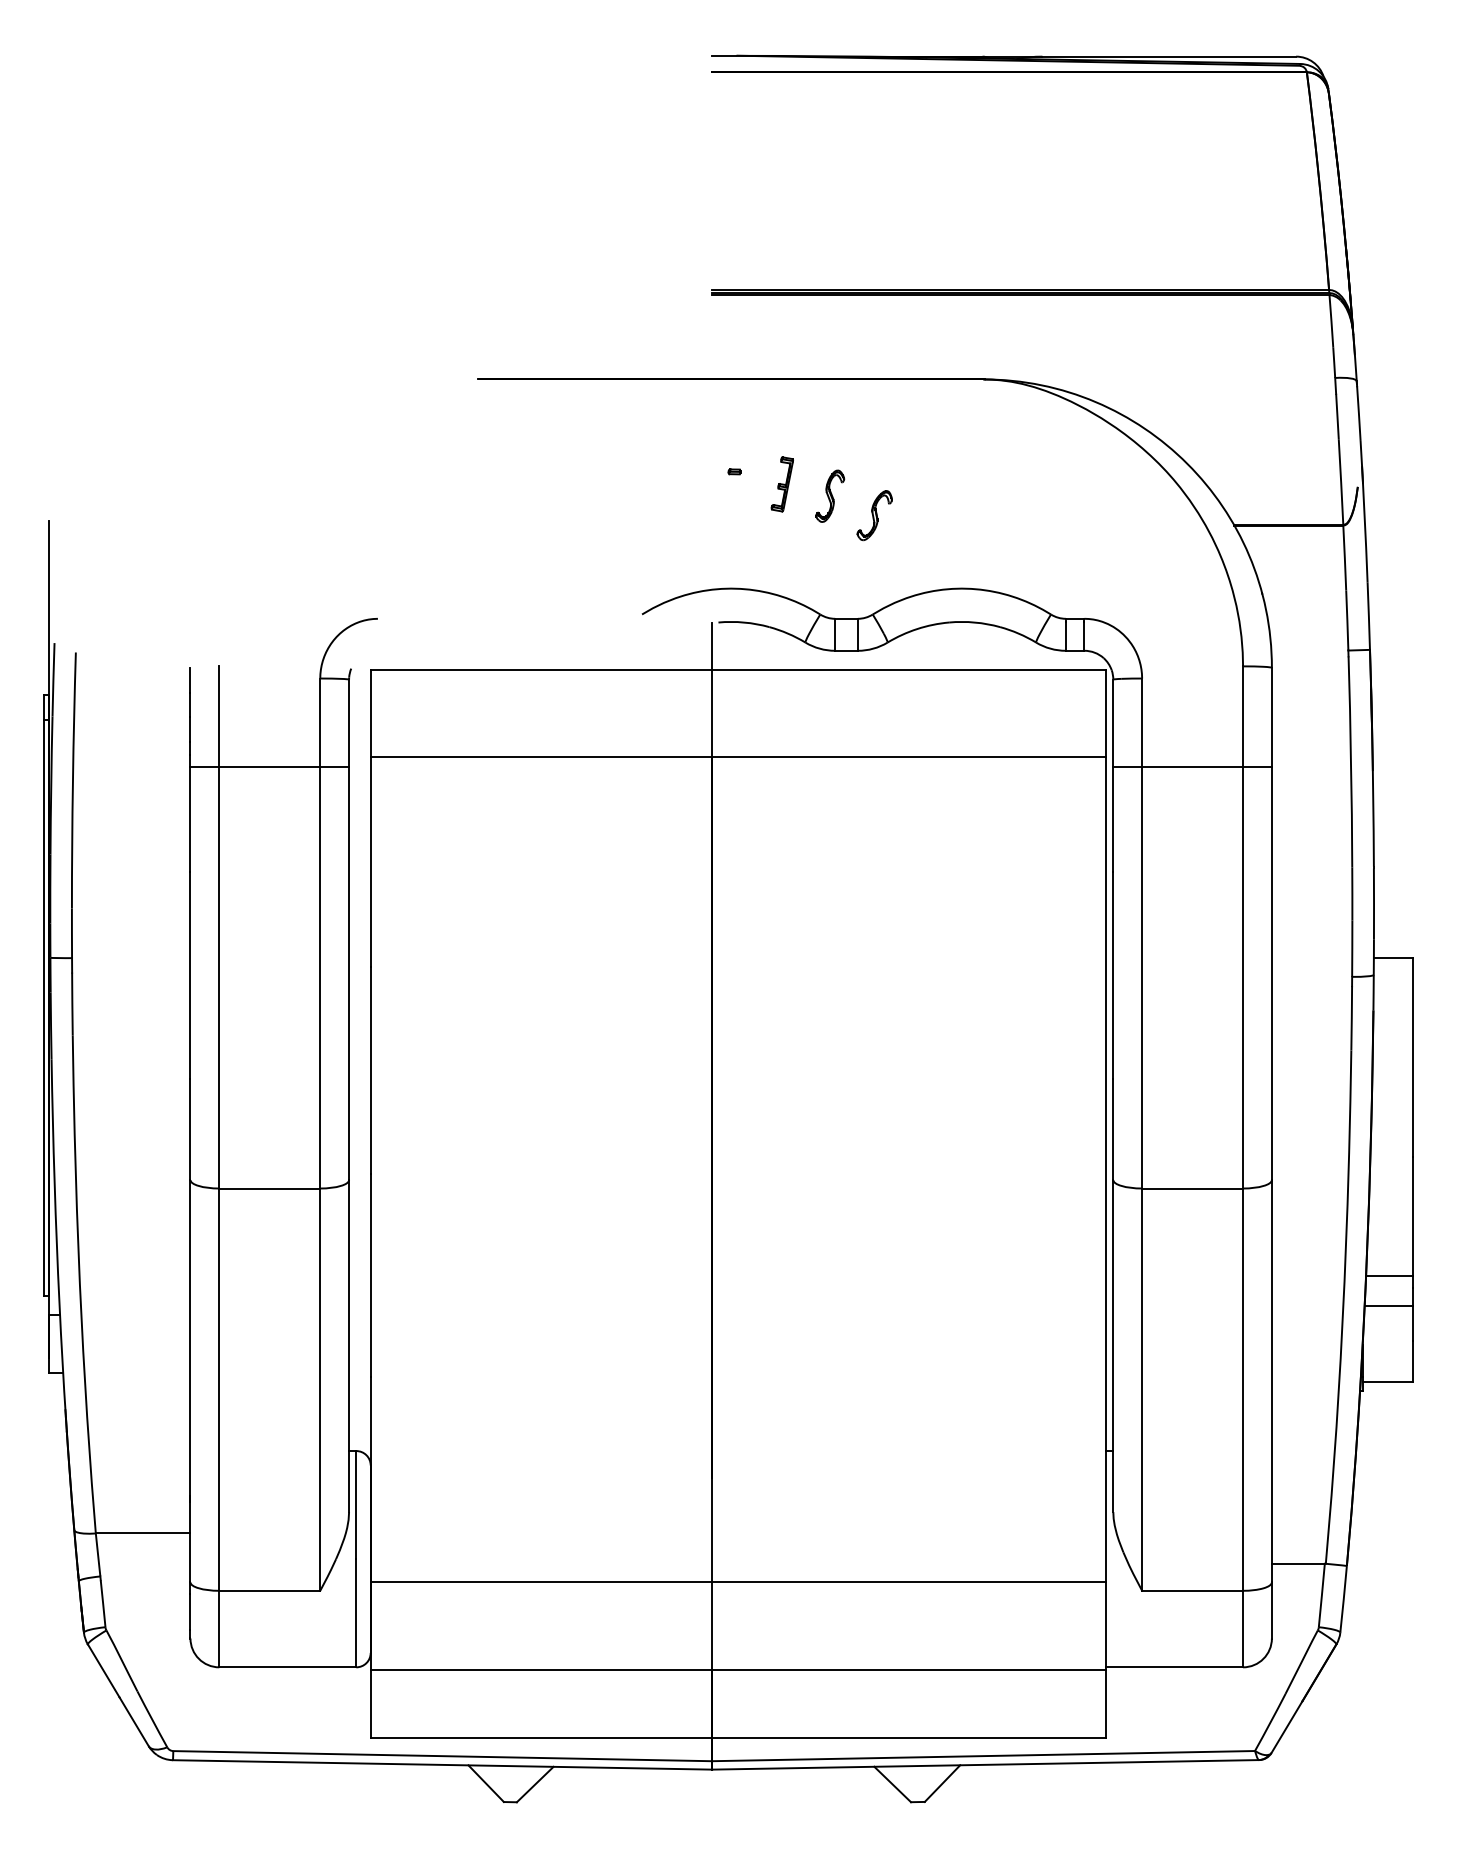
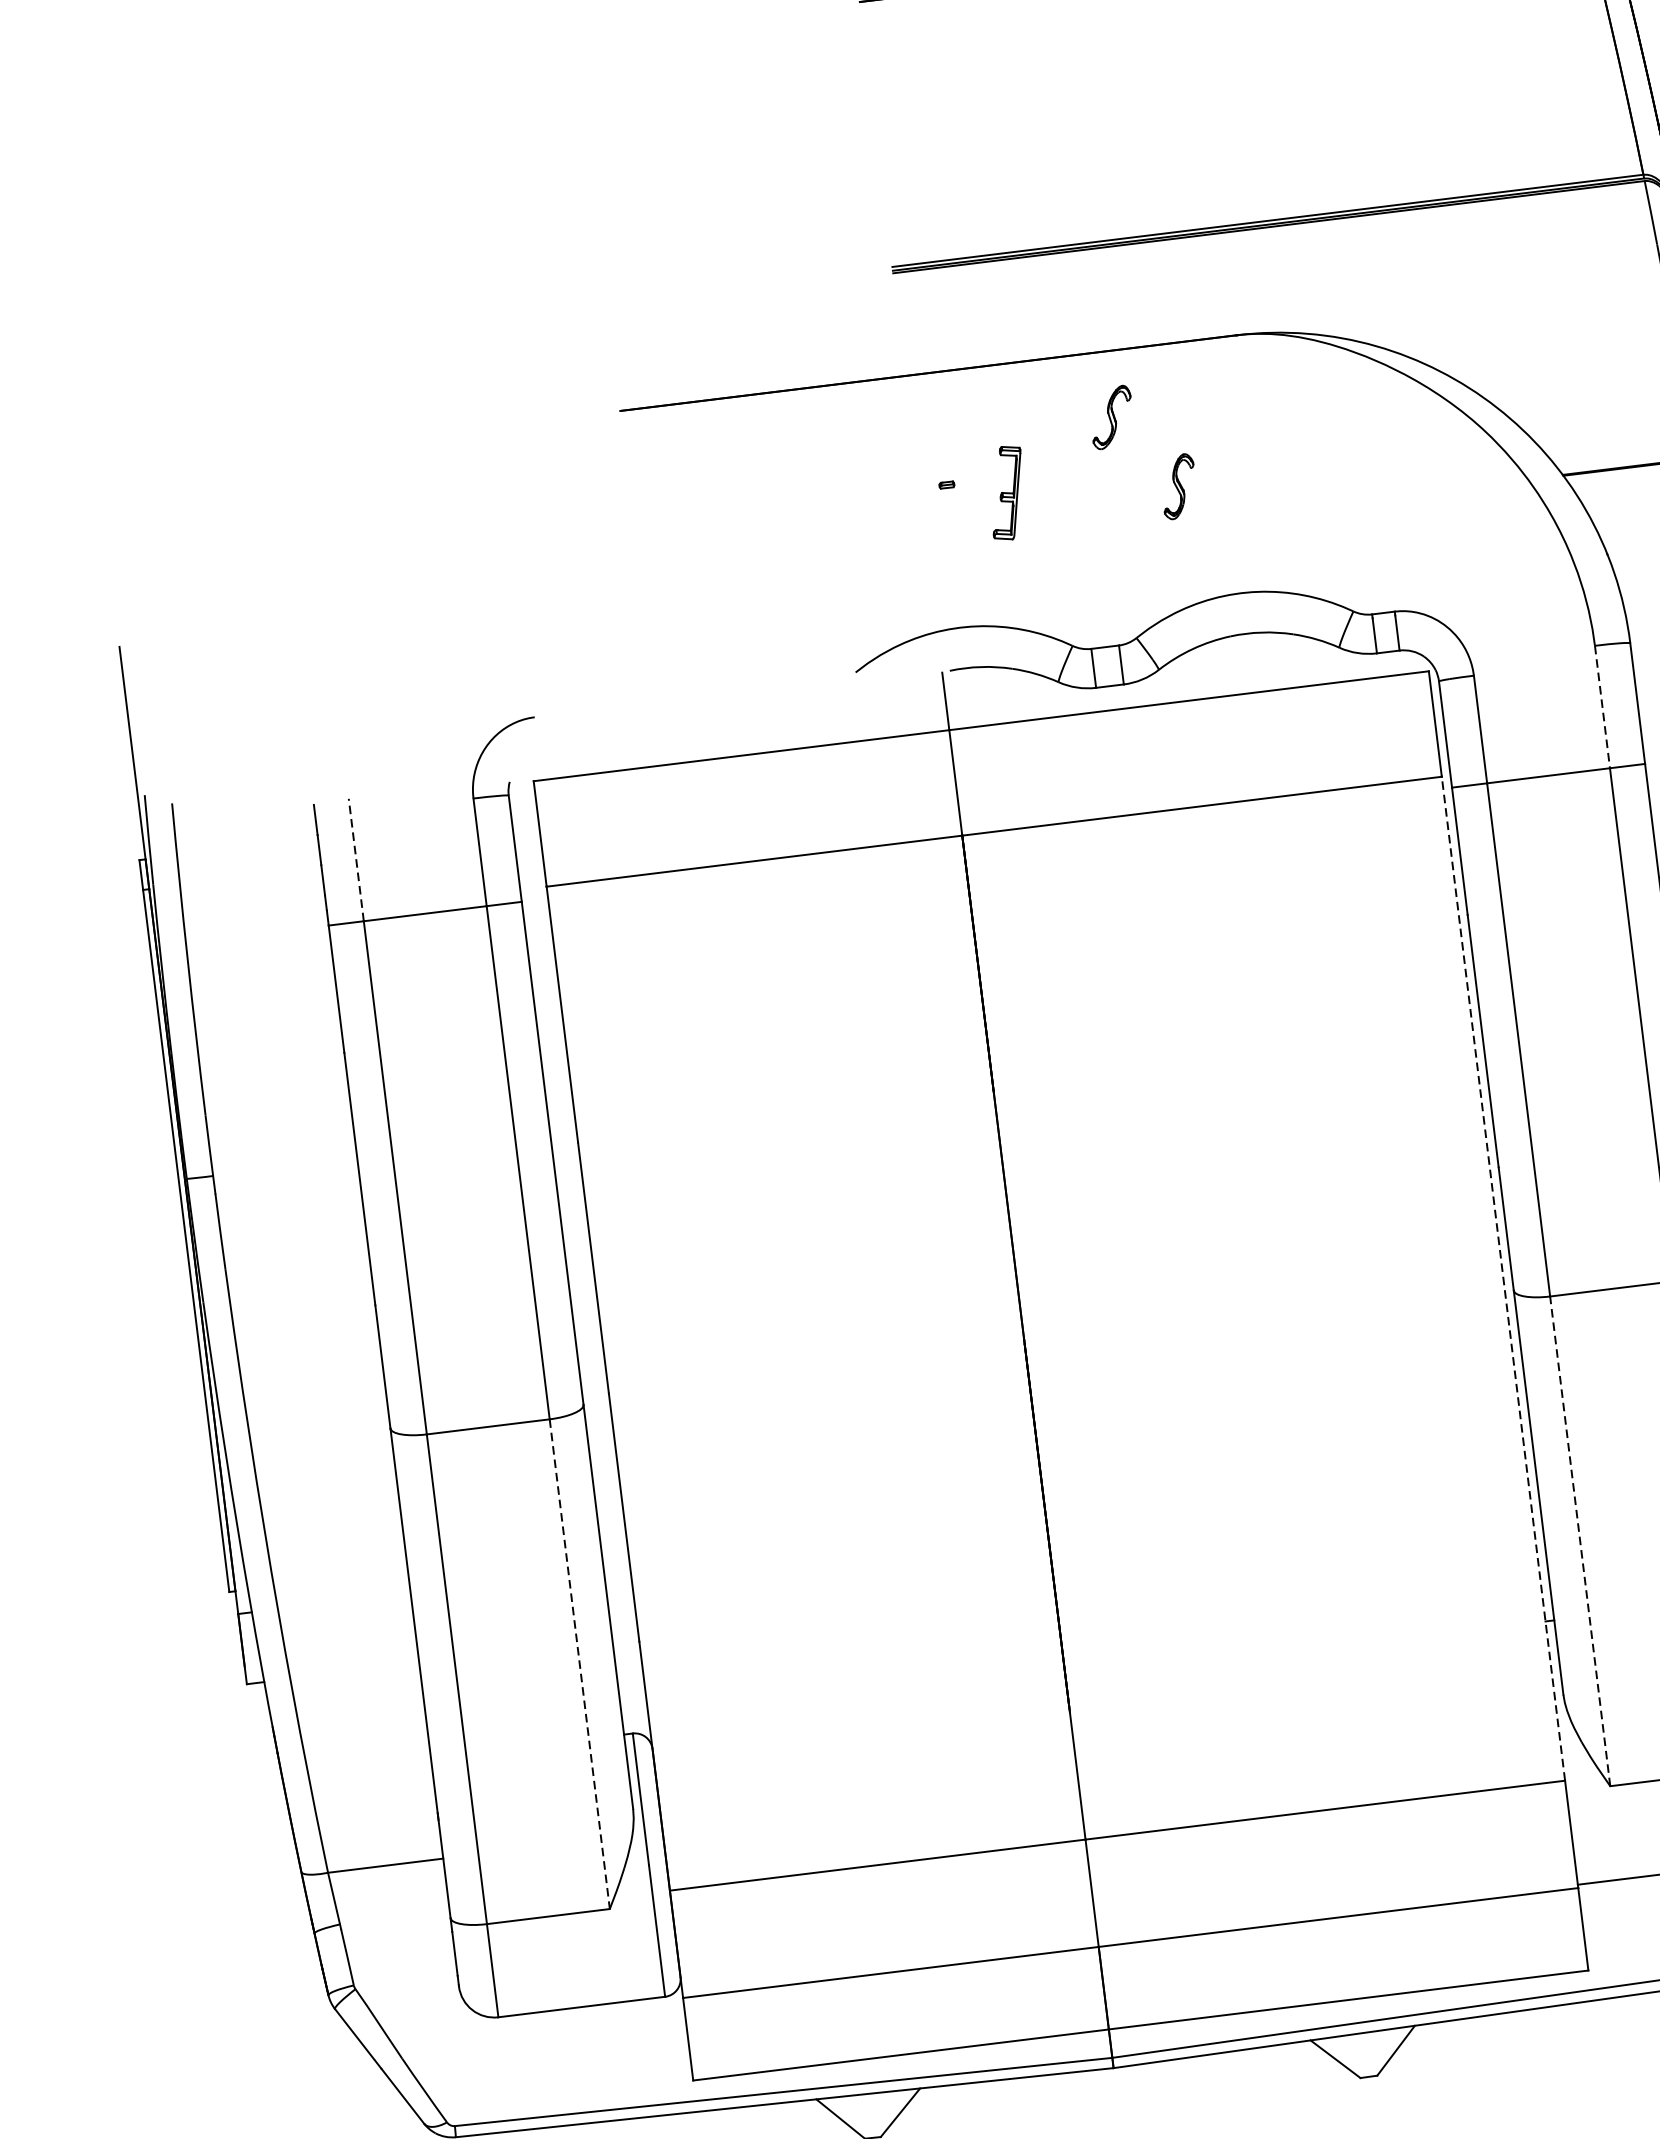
part: (781, 484) -> (1005, 493), size x1.4
part: (830, 495) -> (1179, 485), moved
part: (874, 515) -> (1111, 417), moved
line: (219, 716) -> (356, 859), solid -> dashed
line: (1243, 717) -> (1603, 708), solid -> dashed
line: (1106, 1169) -> (1503, 1278), solid -> dashed
line: (1142, 1389) -> (1580, 1541), solid -> dashed
line: (320, 1390) -> (580, 1665), solid -> dashed

